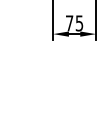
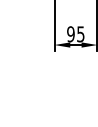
text: (69, 23) -> (70, 34), 75 -> 95

